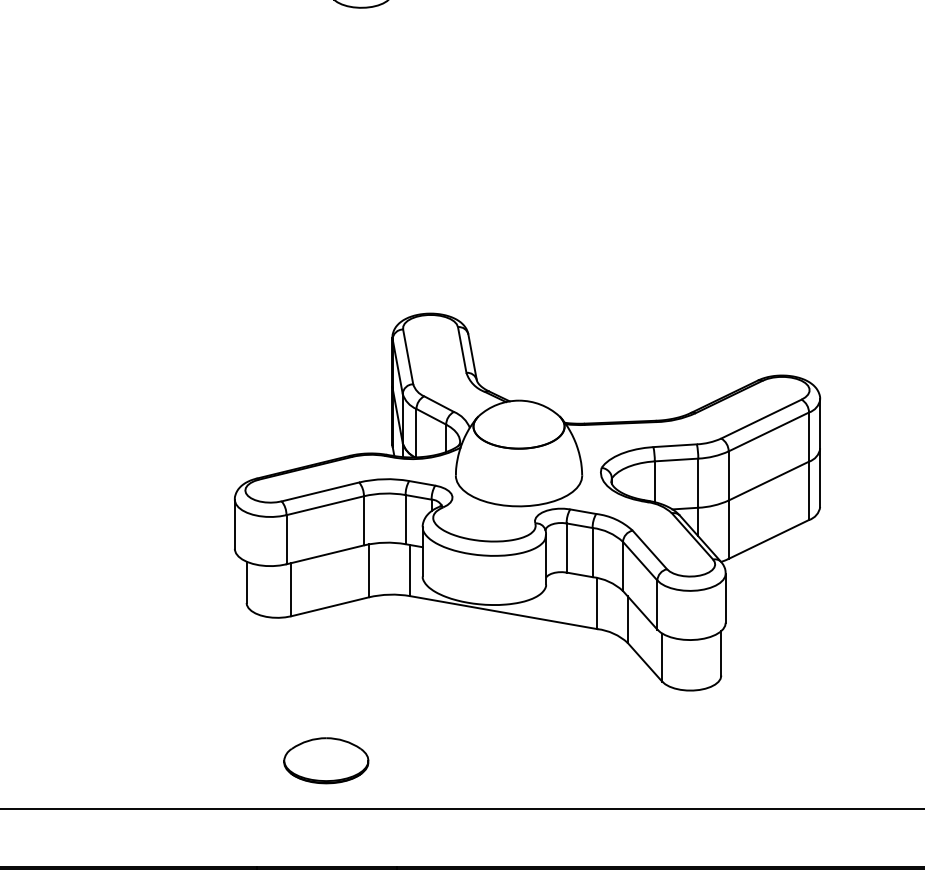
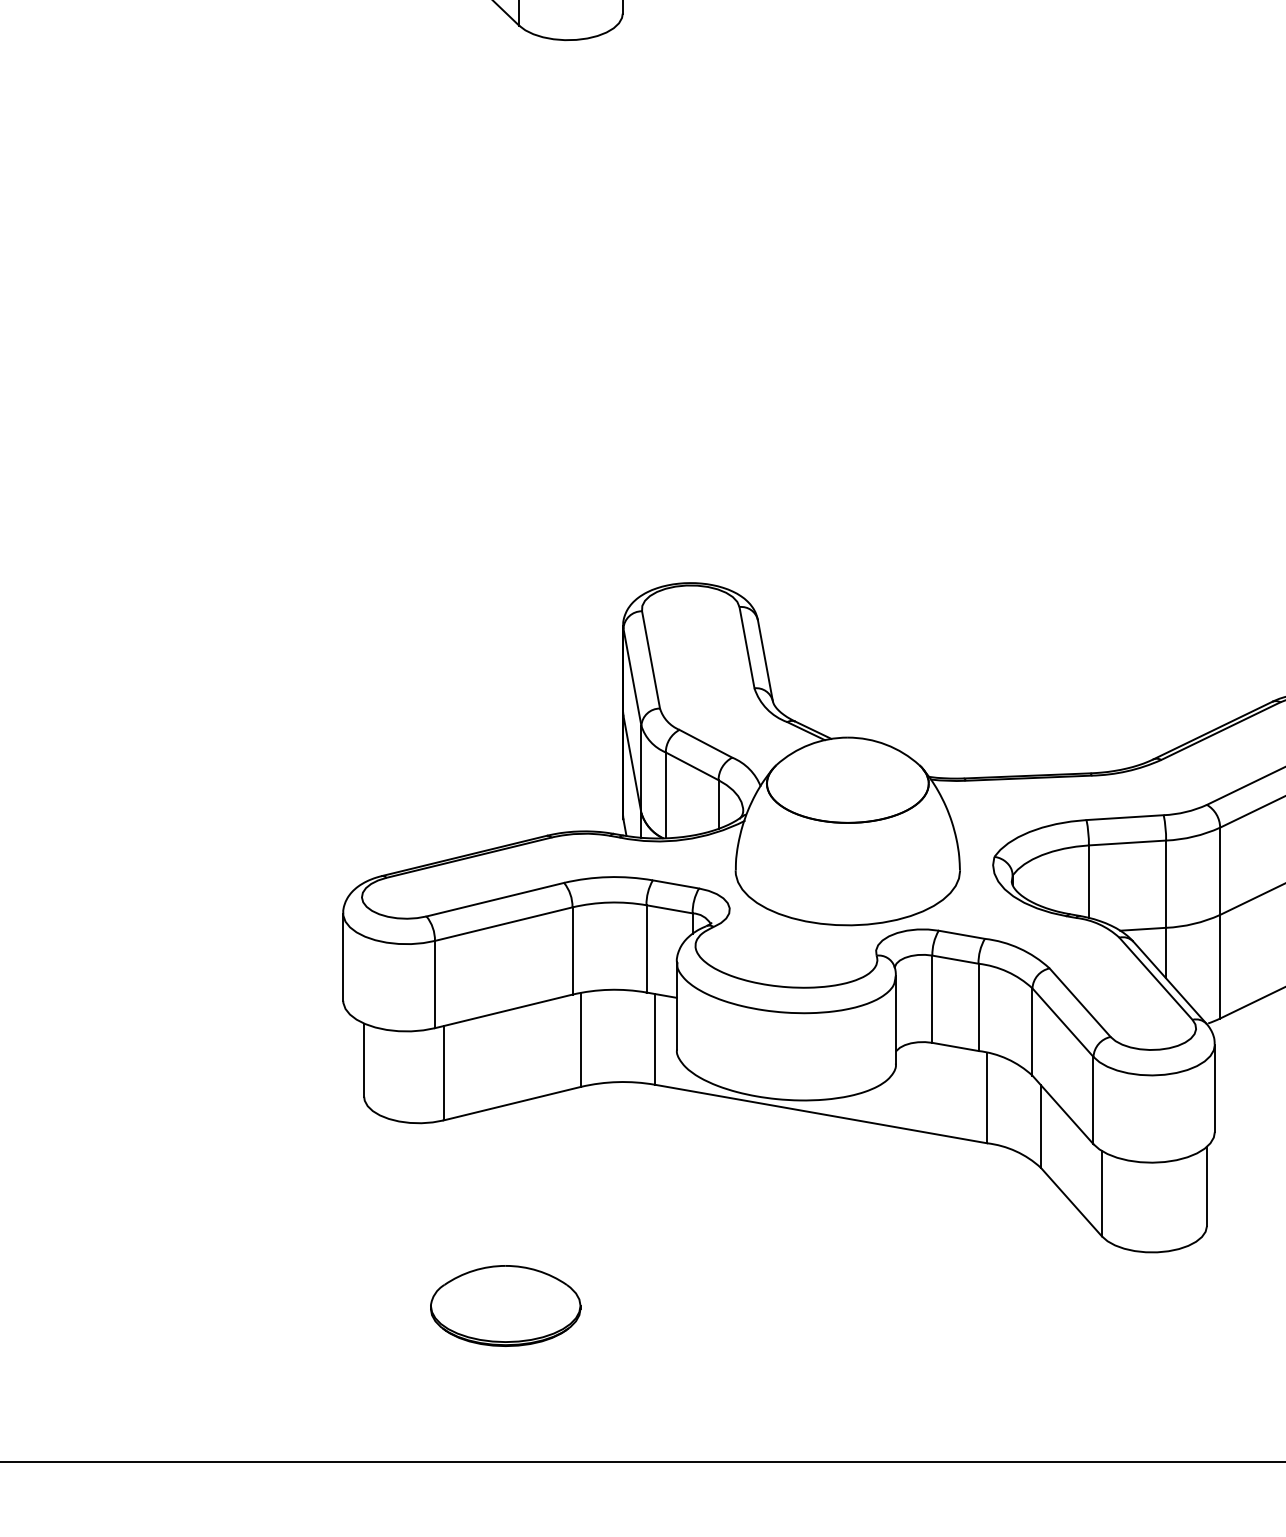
part: (326, 760) -> (506, 1305), moved

